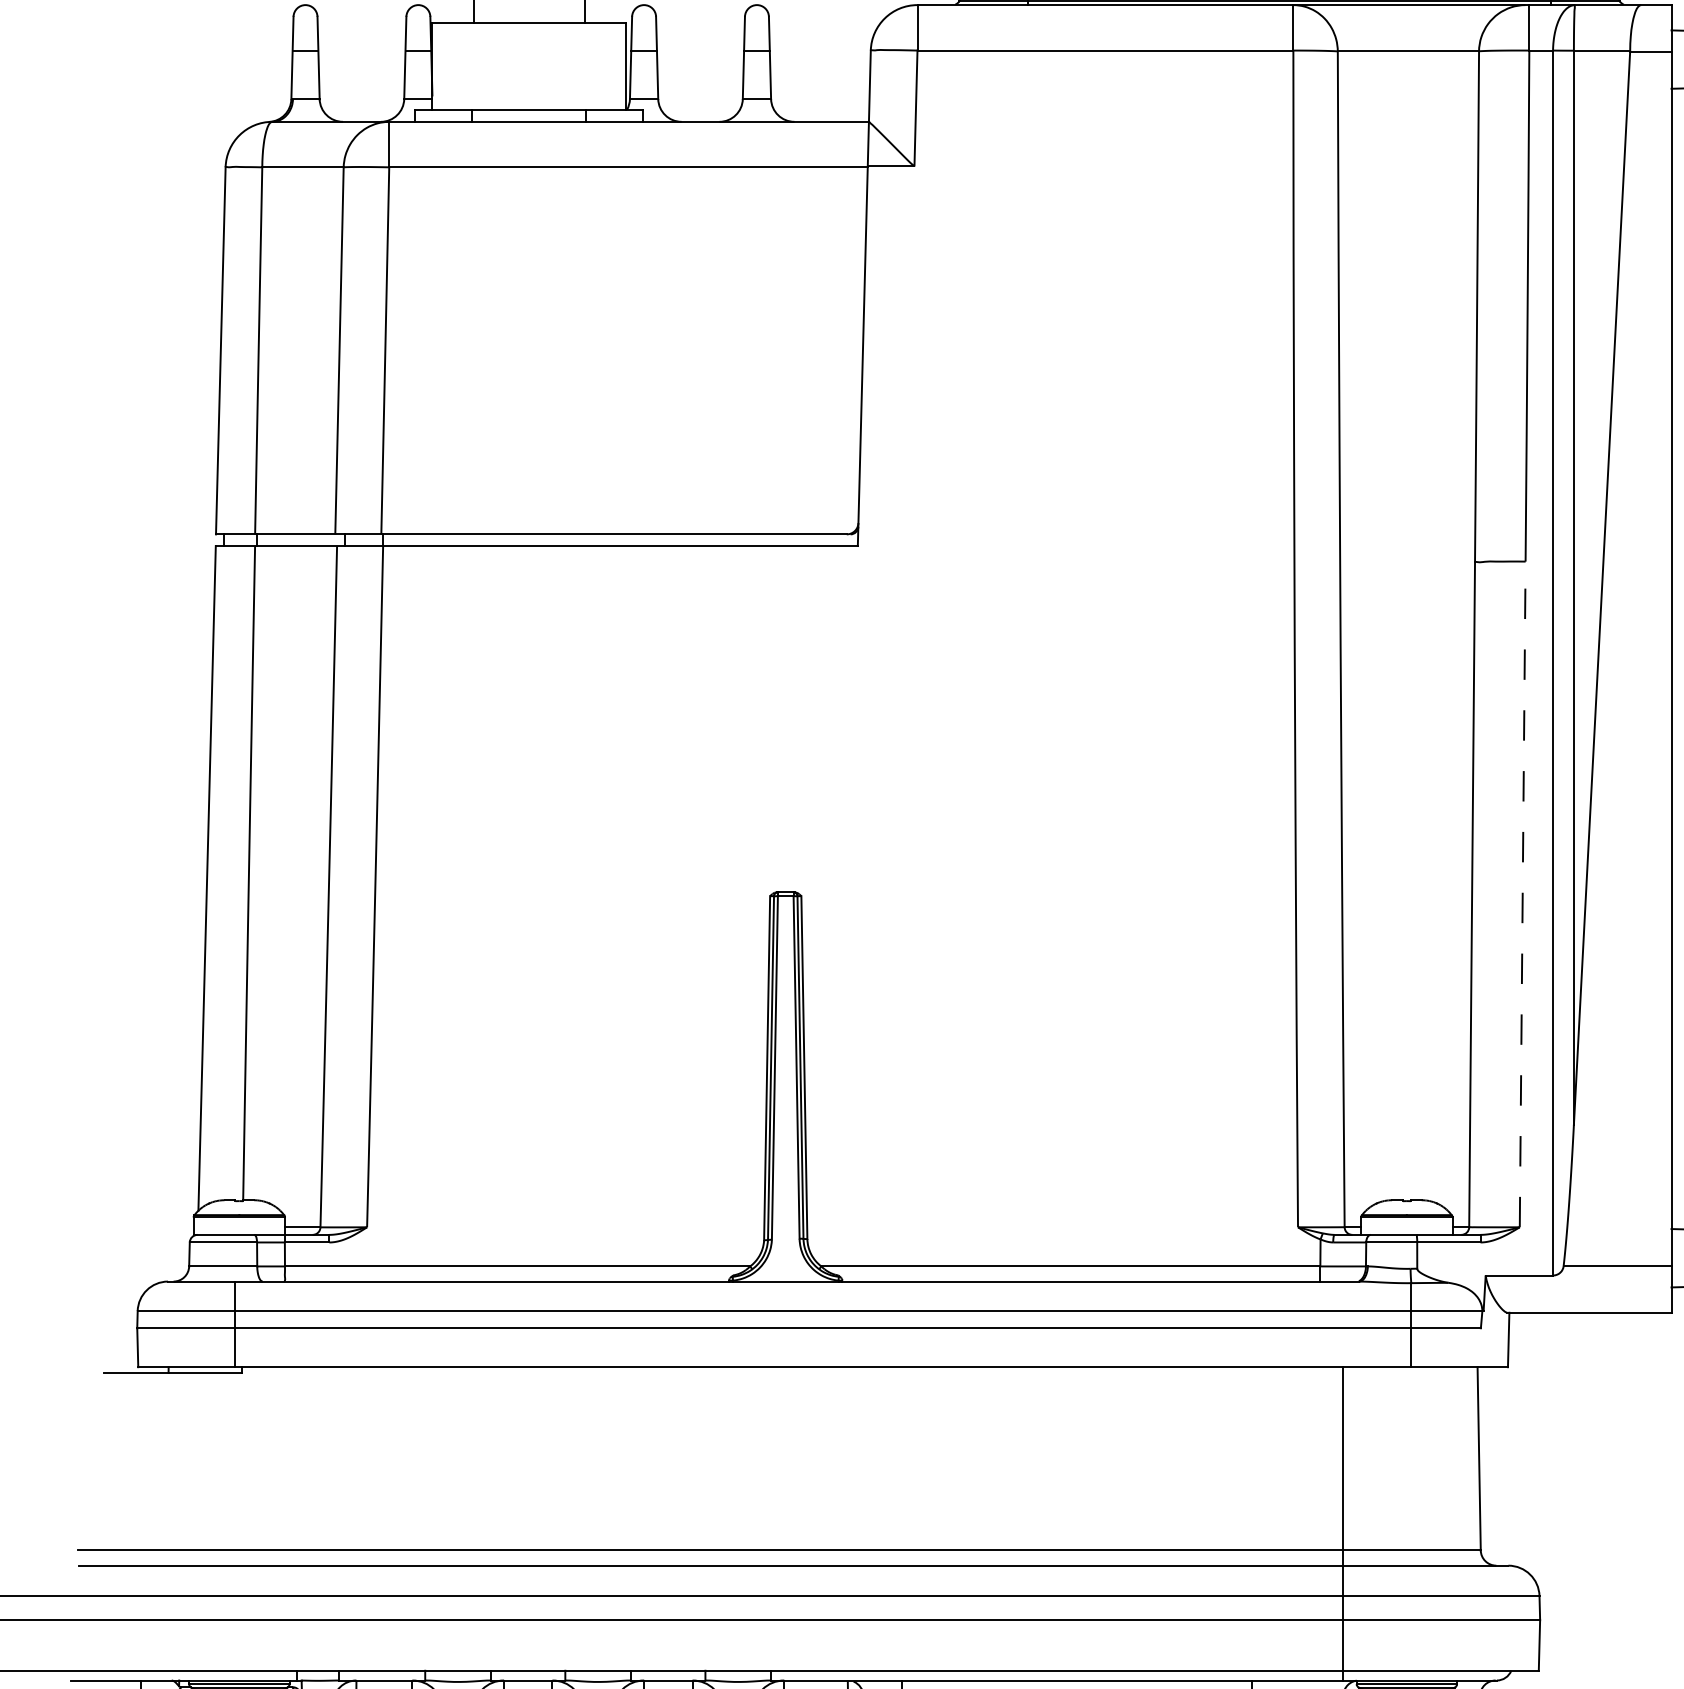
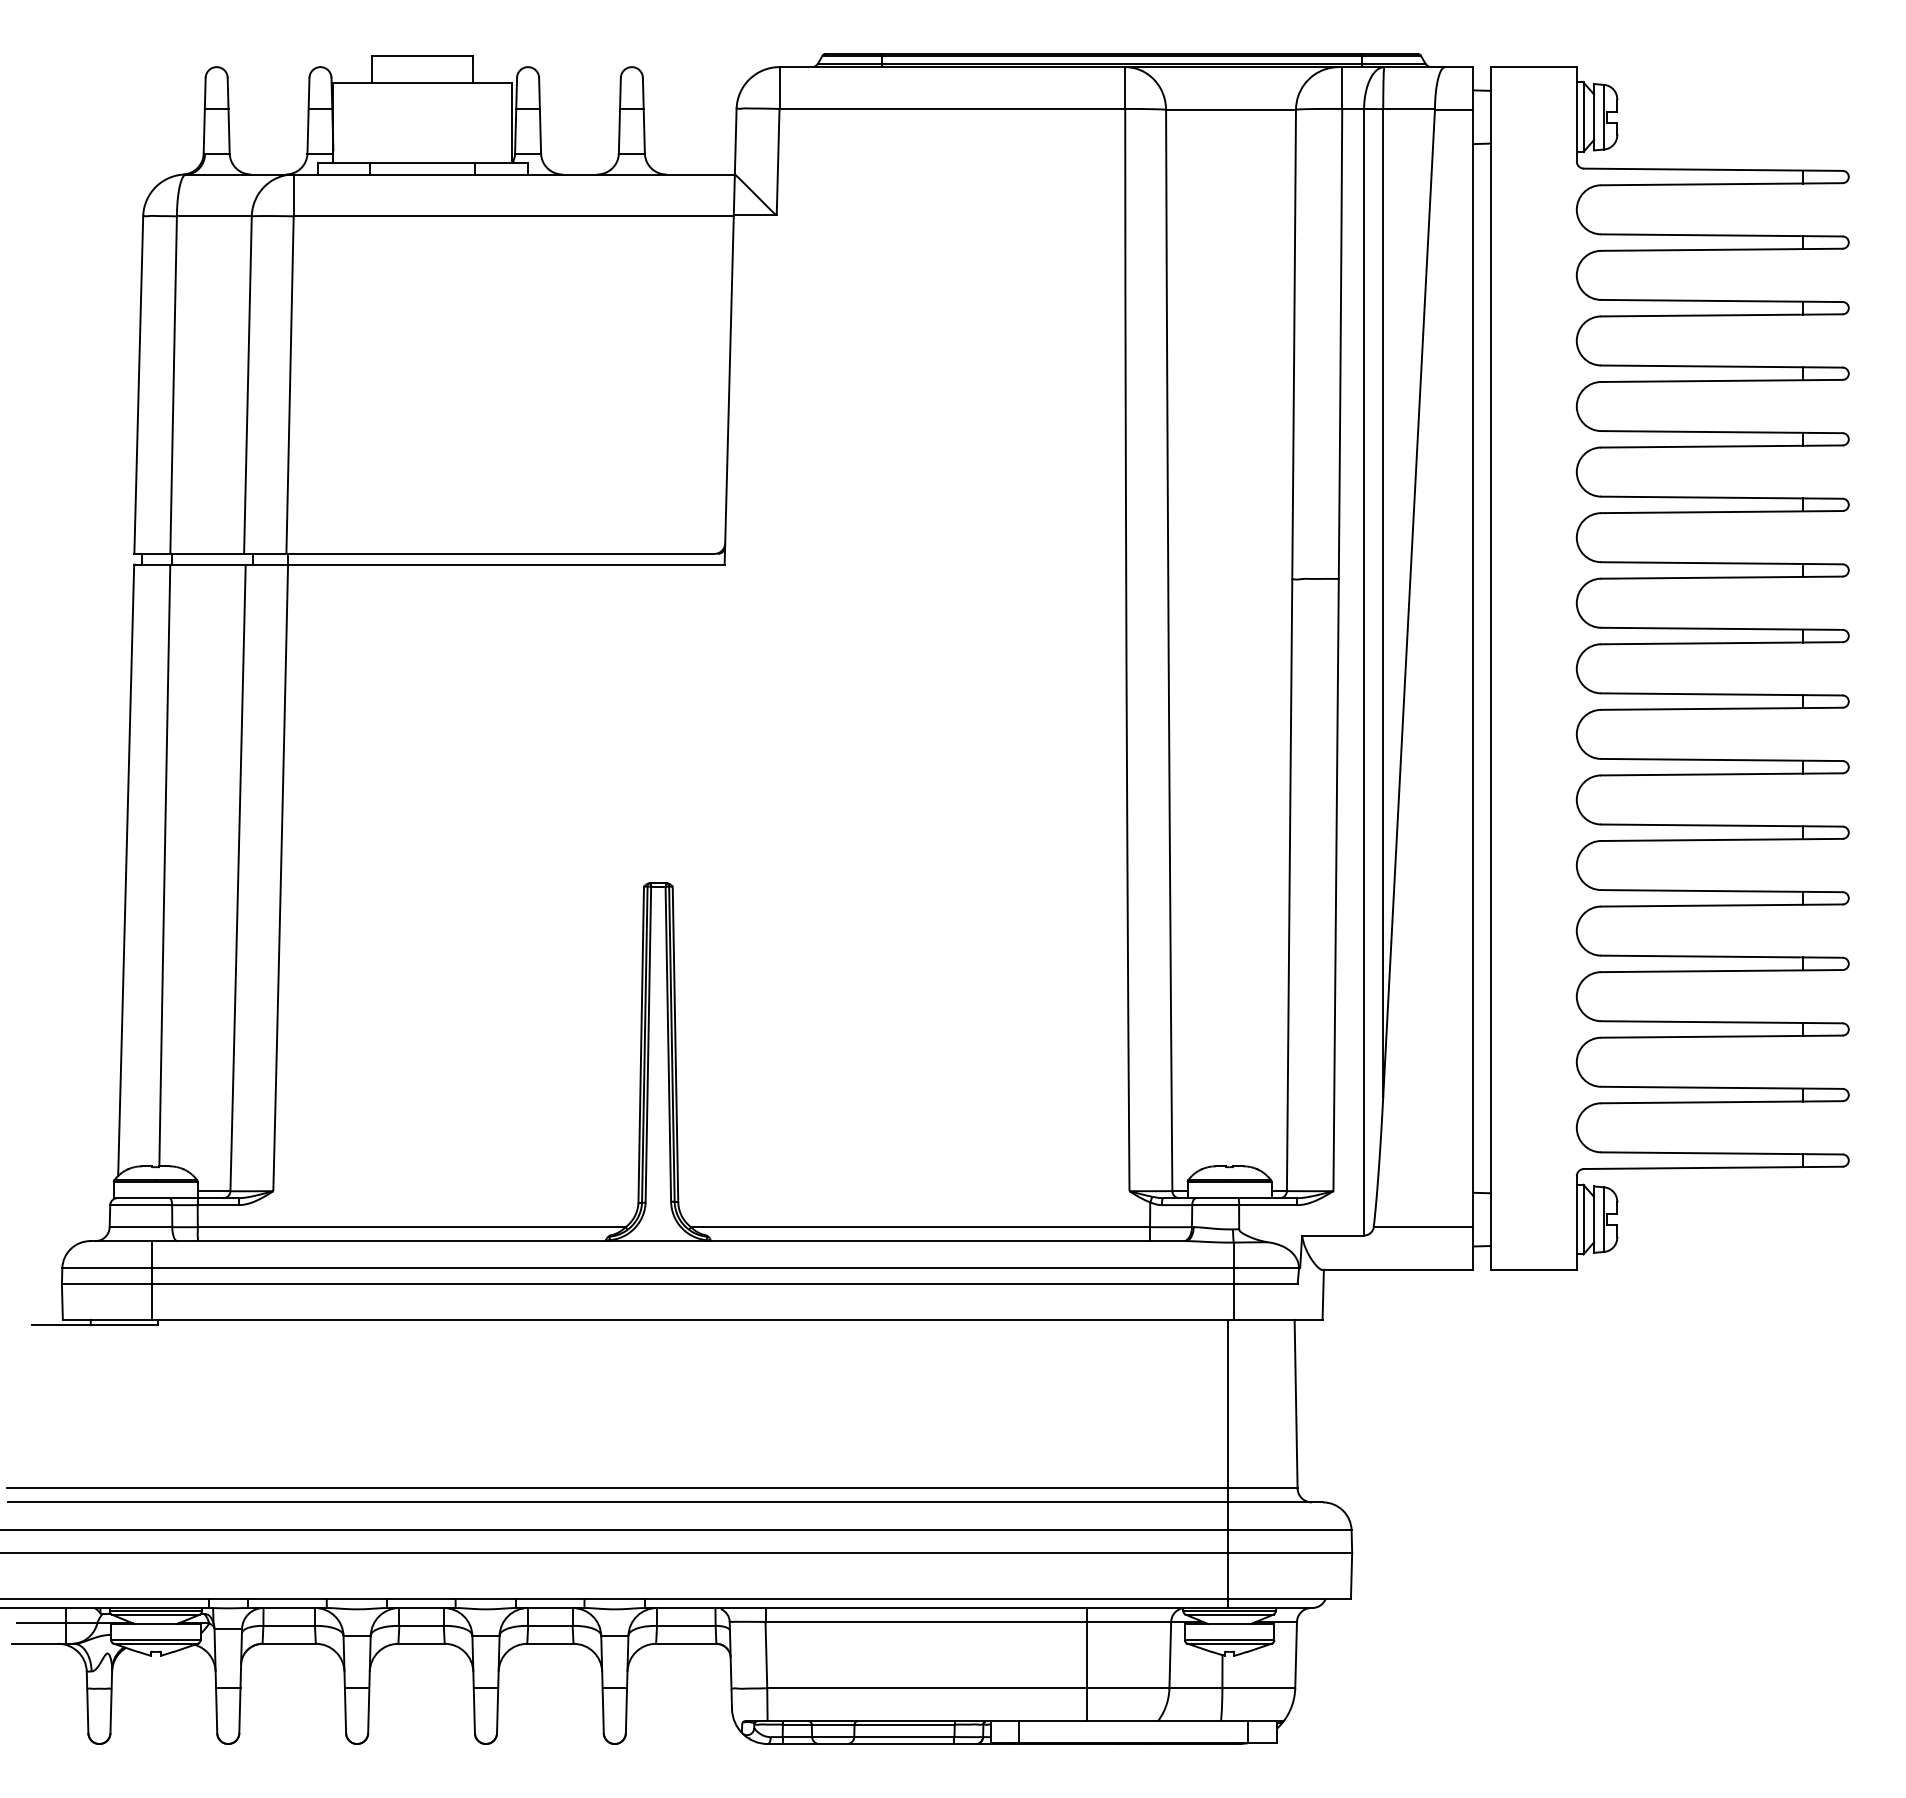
line: (1523, 893) -> (1336, 884), dashed -> solid
line: (1342, 1523) -> (1227, 1463), moved

